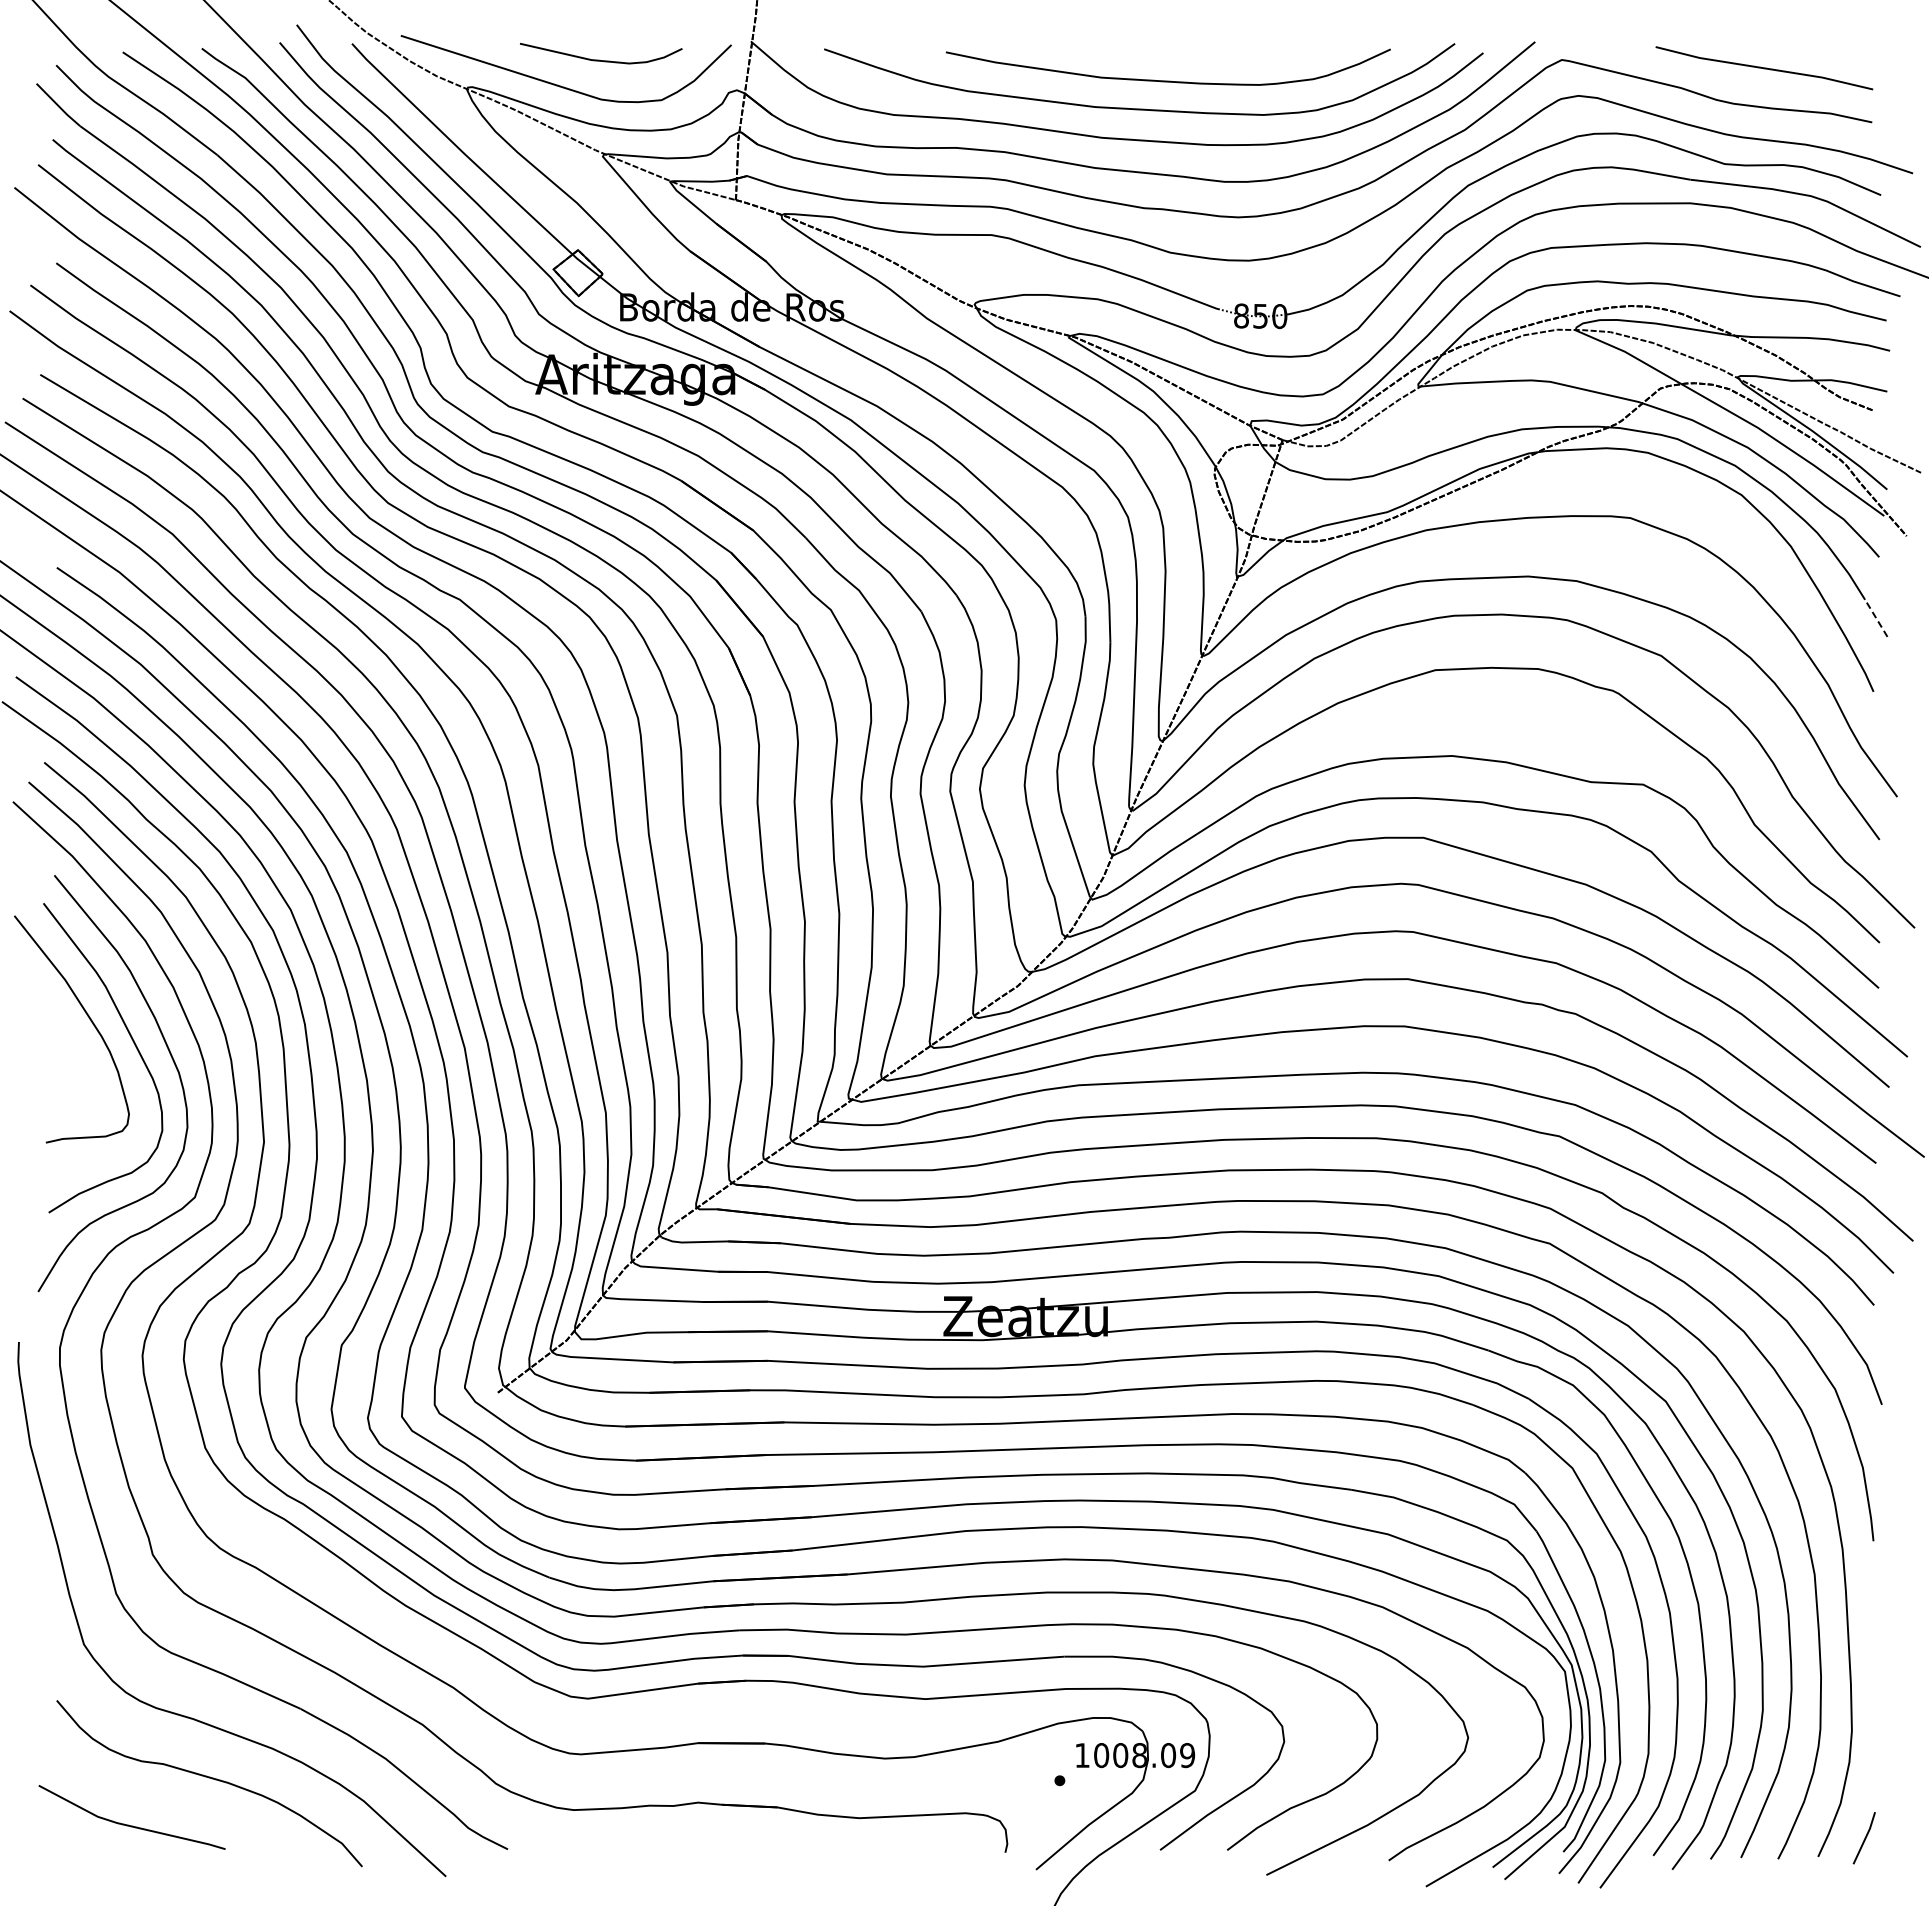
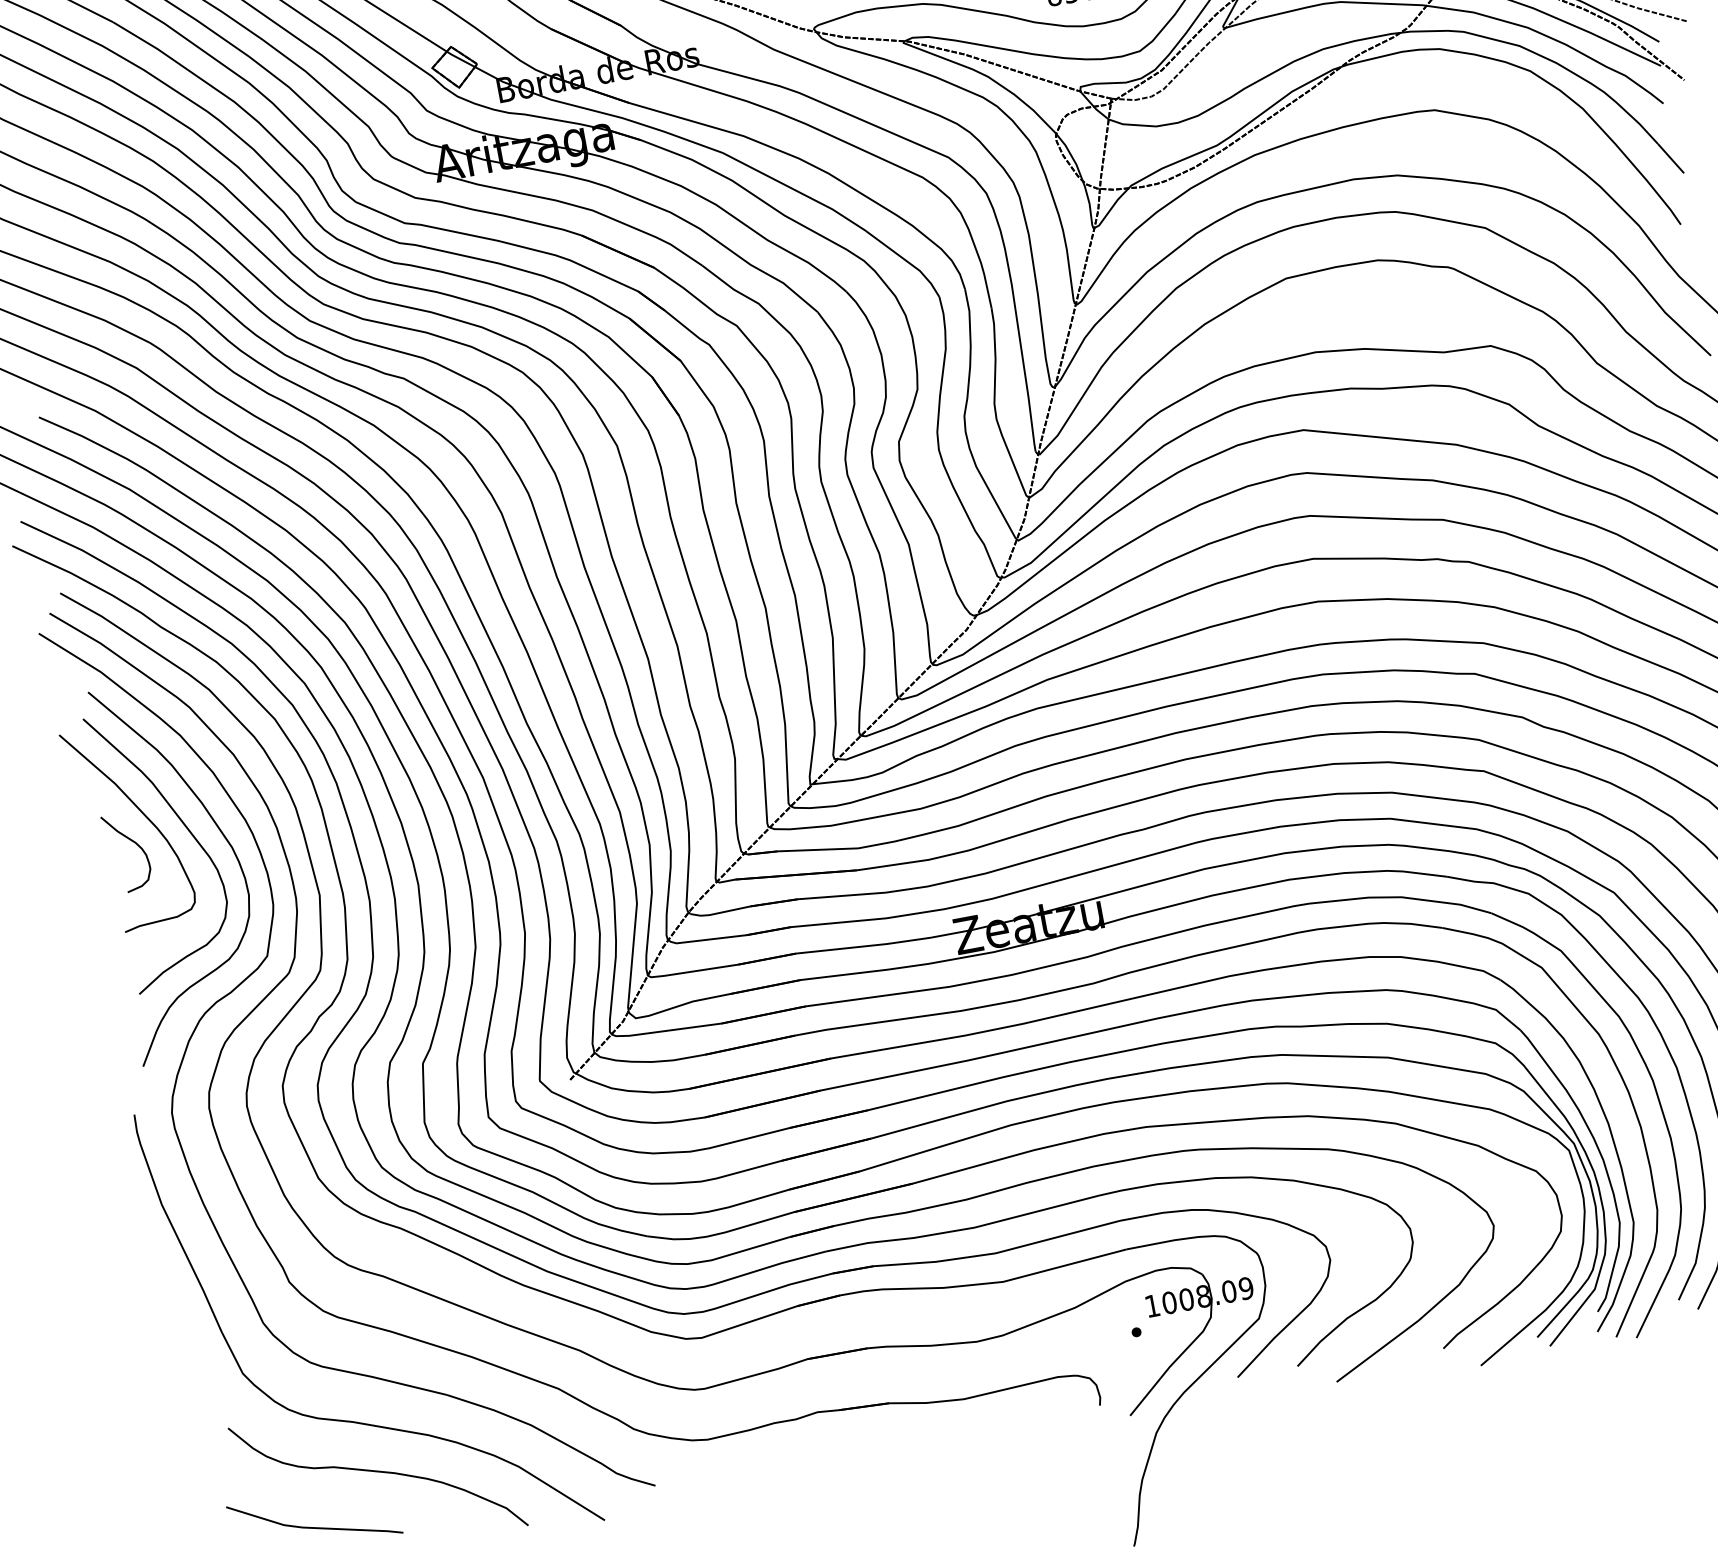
line: (1876, 618) -> (1671, 158), dashed -> solid
curve: (73, 1047) -> (133, 842), added

